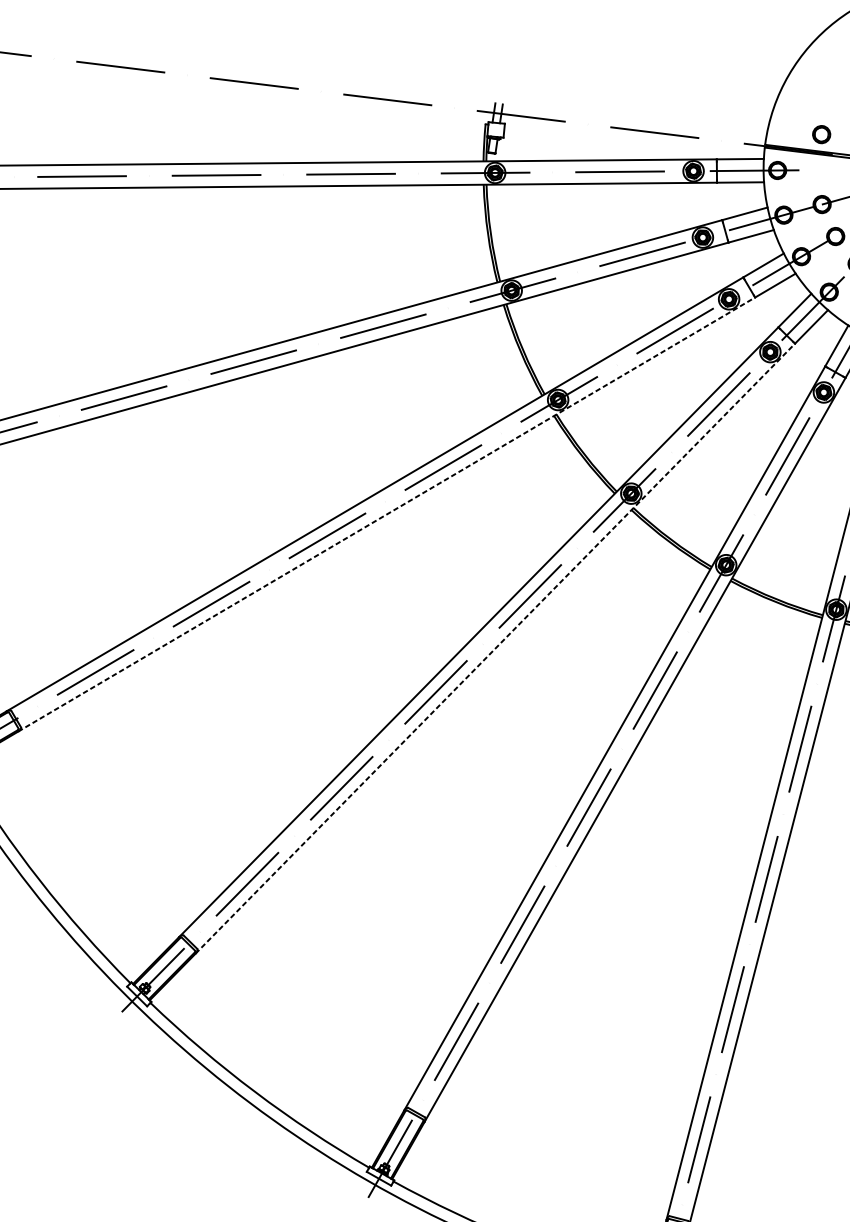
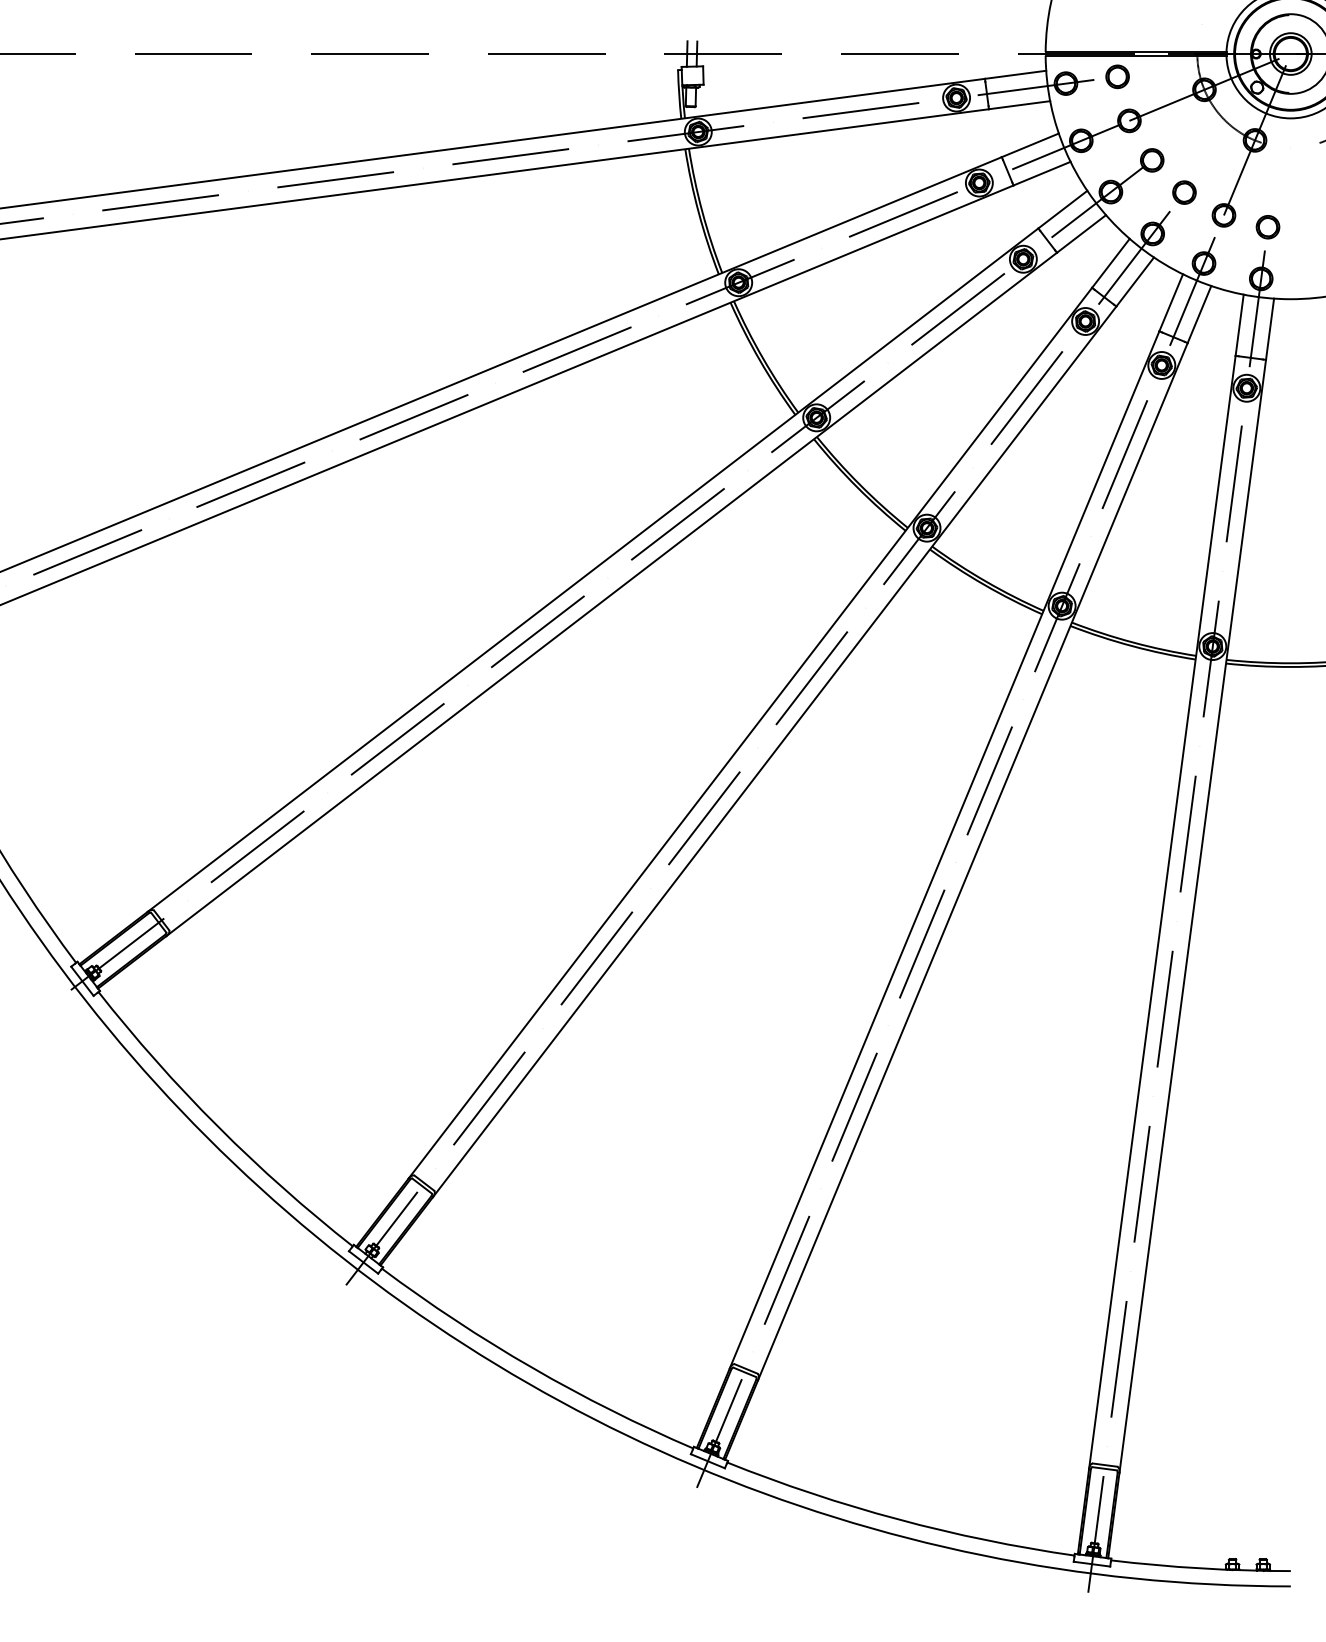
part: (821, 134) -> (1117, 76), moved
line: (386, 514) -> (611, 594), dashed -> solid
line: (495, 648) -> (774, 751), dashed -> solid

